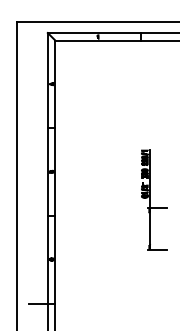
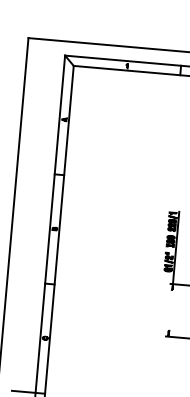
line: (149, 228) -> (170, 310), removed

